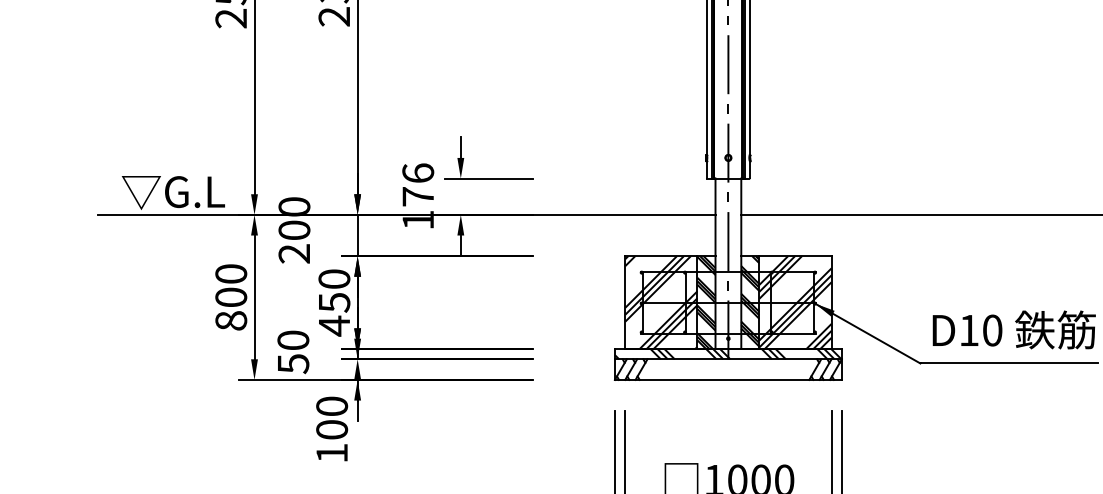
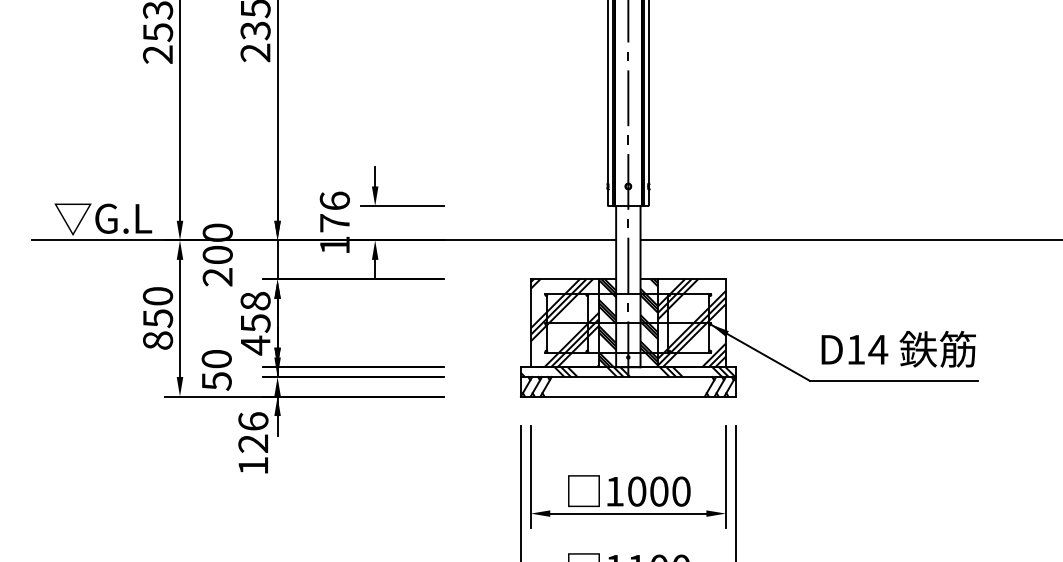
text: (334, 279) -> (255, 301), 450 -> 458
text: (230, 297) -> (157, 318), 800 -> 850
text: (992, 330) -> (878, 349), D10 -> D14
text: (332, 417) -> (253, 432), 100 -> 126

